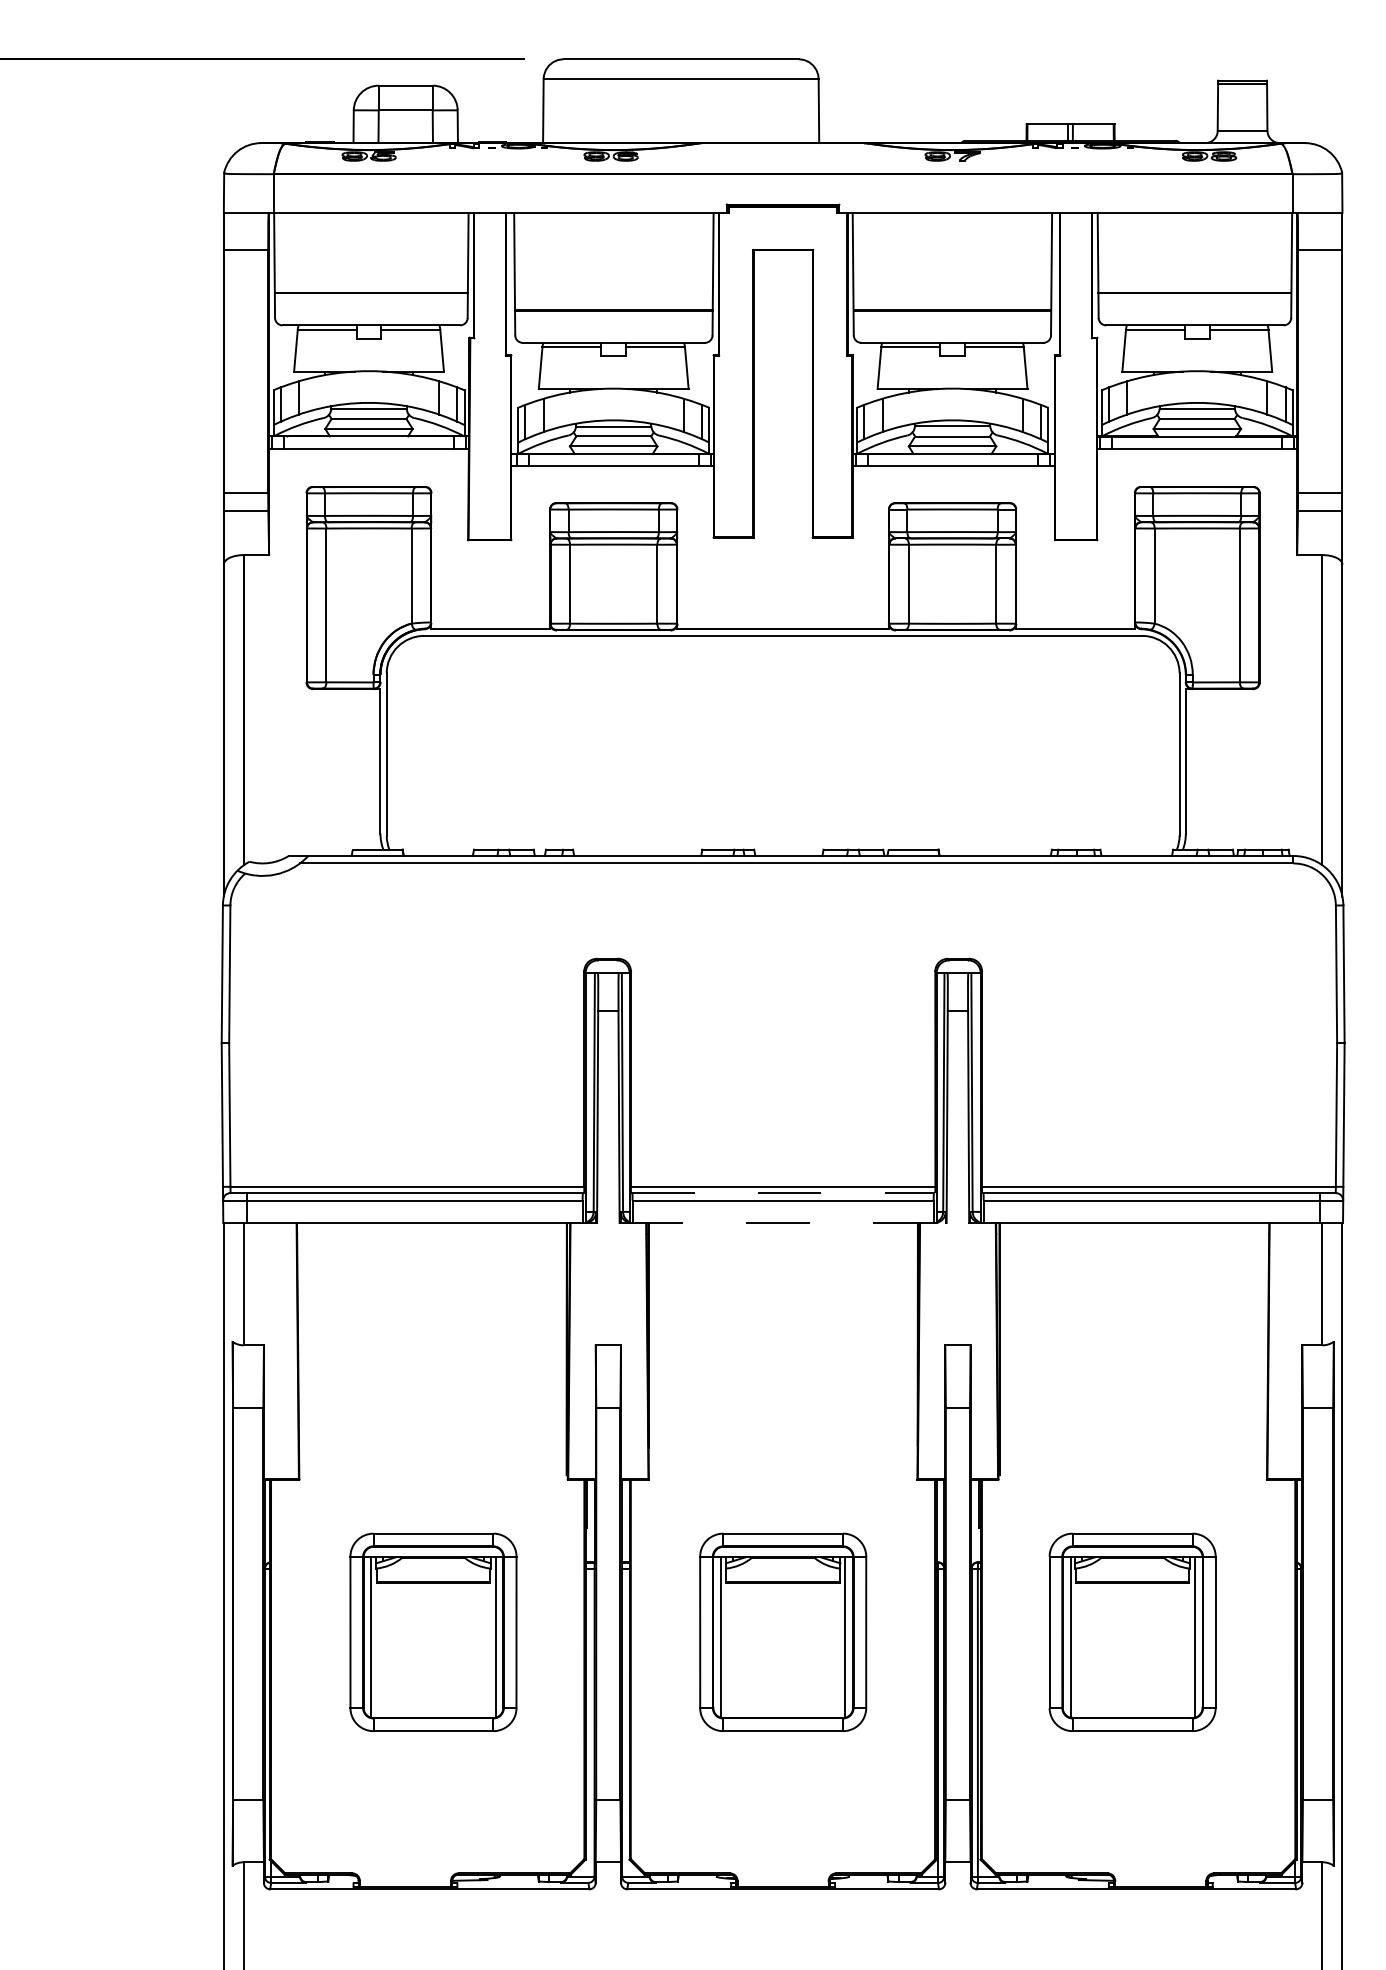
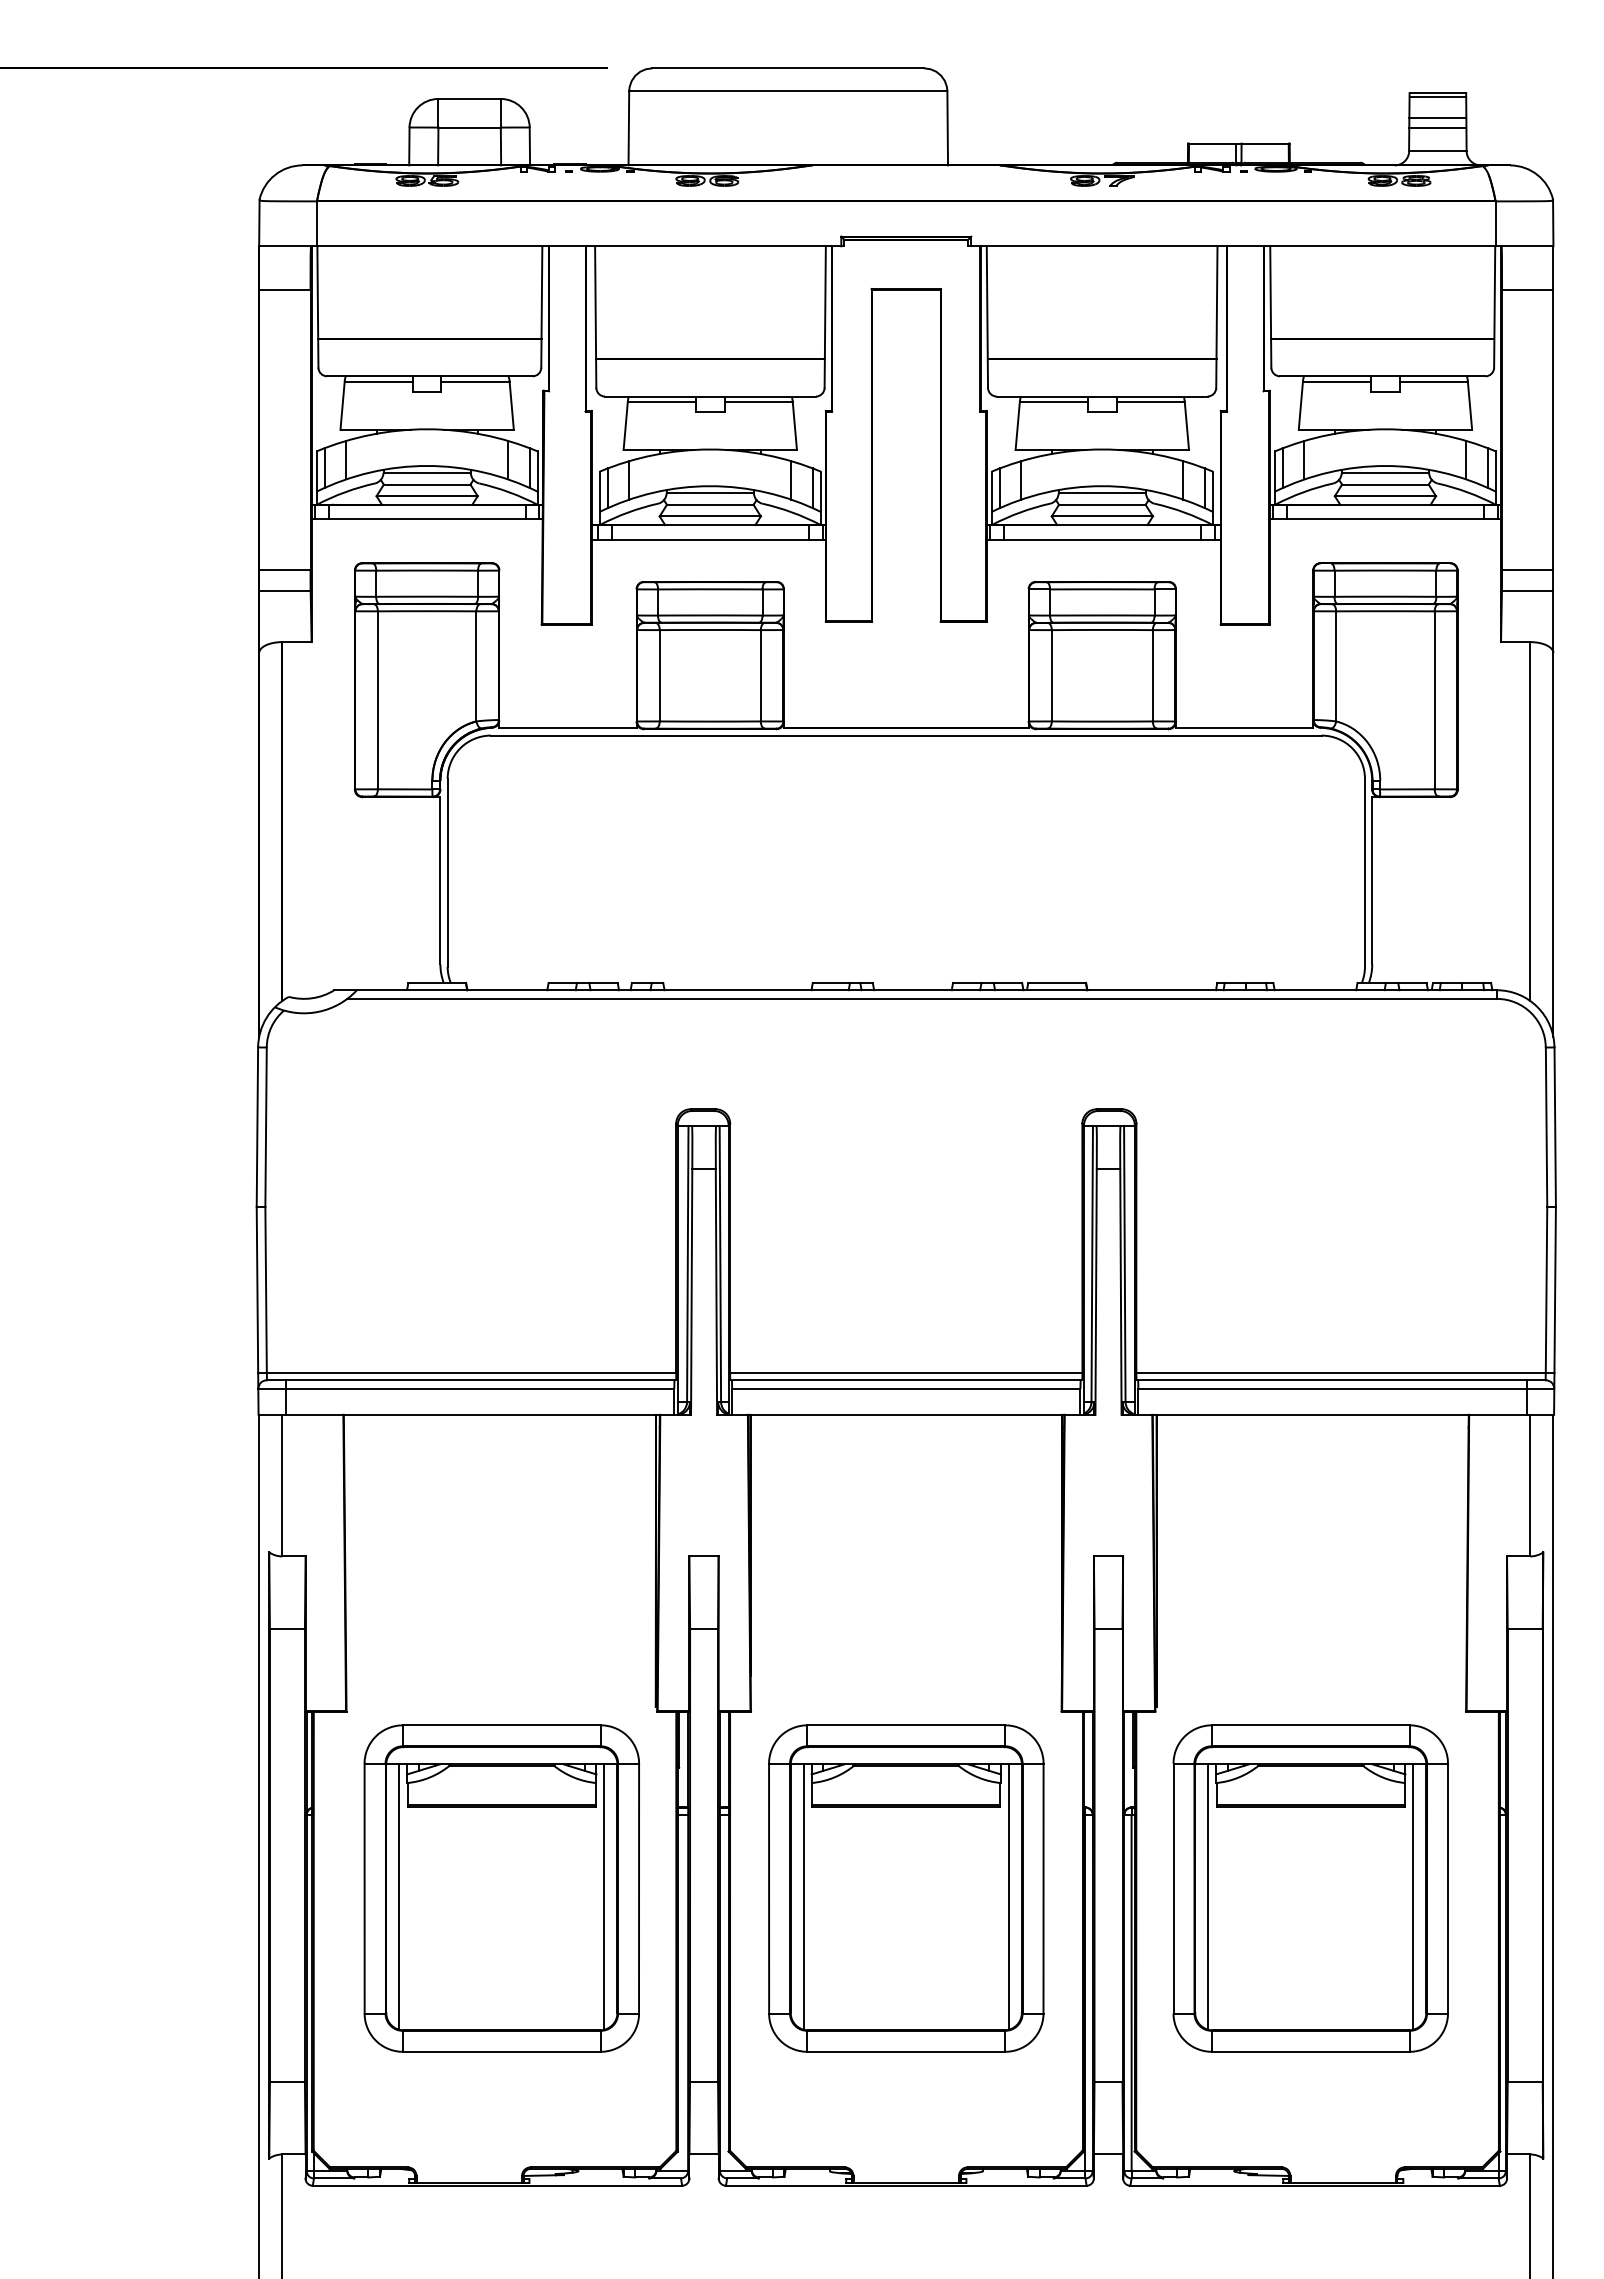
line: (1242, 101) -> (1437, 117), added
line: (1242, 110) -> (1437, 127), added
line: (783, 1193) -> (906, 1380), dashed -> solid
line: (783, 1222) -> (906, 1414), dashed -> solid
part: (433, 1632) -> (501, 1888), size x1.43
part: (783, 1632) -> (906, 1888), size x1.43
part: (1132, 1632) -> (1310, 1888), size x1.43

